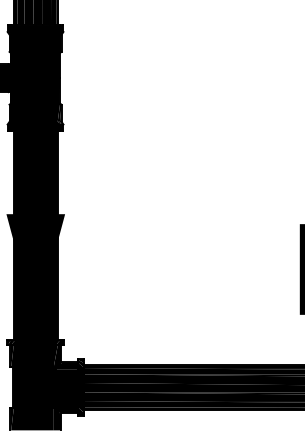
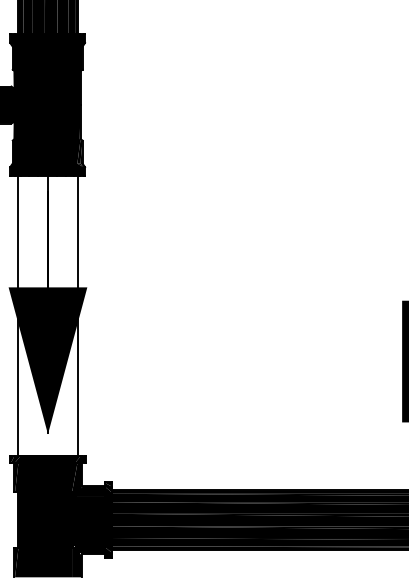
fill: (36, 235) -> (48, 315), removed

